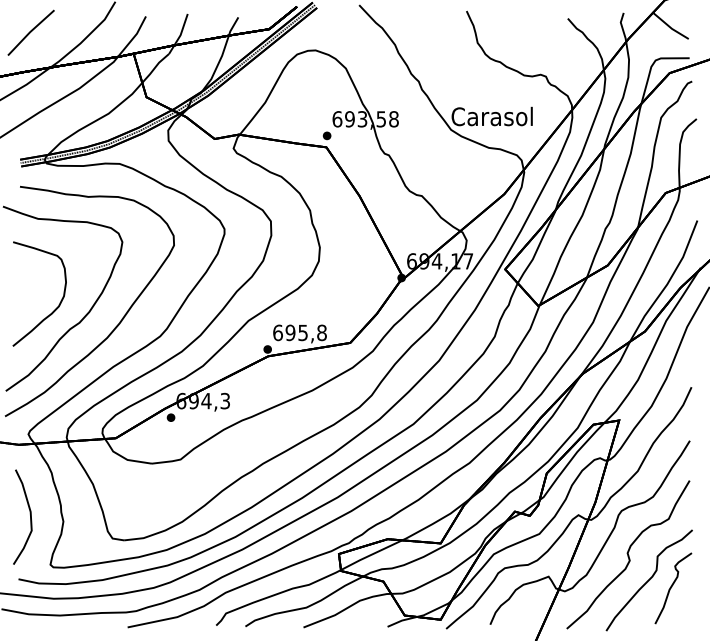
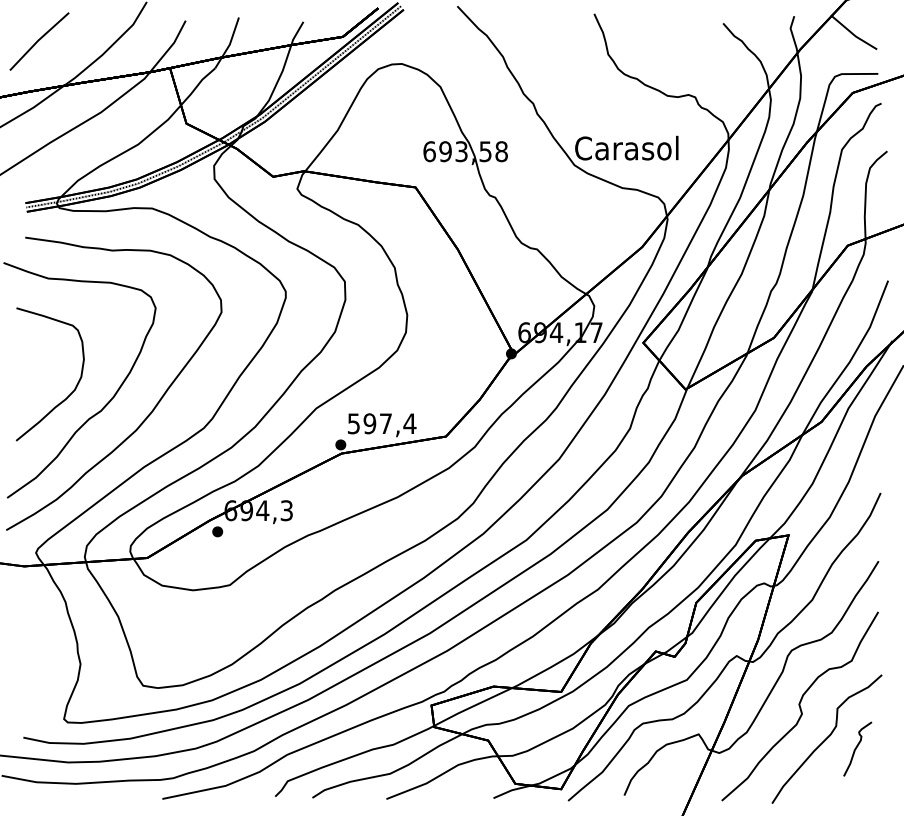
part: (327, 135) -> (416, 172), removed
text: (299, 332) -> (381, 423), 695,8 -> 597,4
curve: (30, 517) -> (38, 658), removed
part: (673, 587) -> (857, 748), size x0.6

